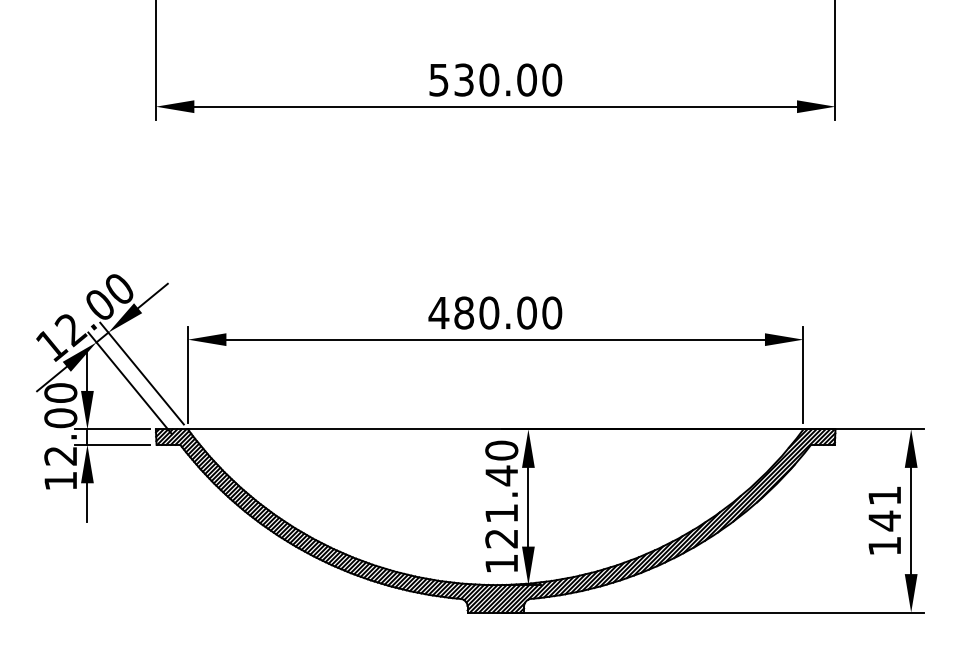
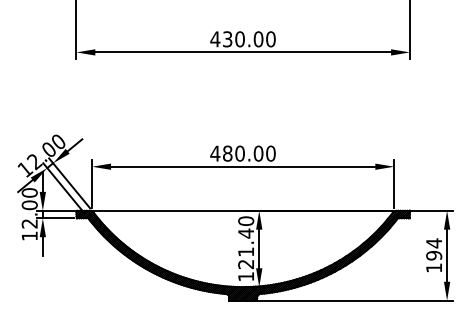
text: (439, 80) -> (215, 39), 530.00 -> 430.00
text: (885, 508) -> (434, 249), 141 -> 194

